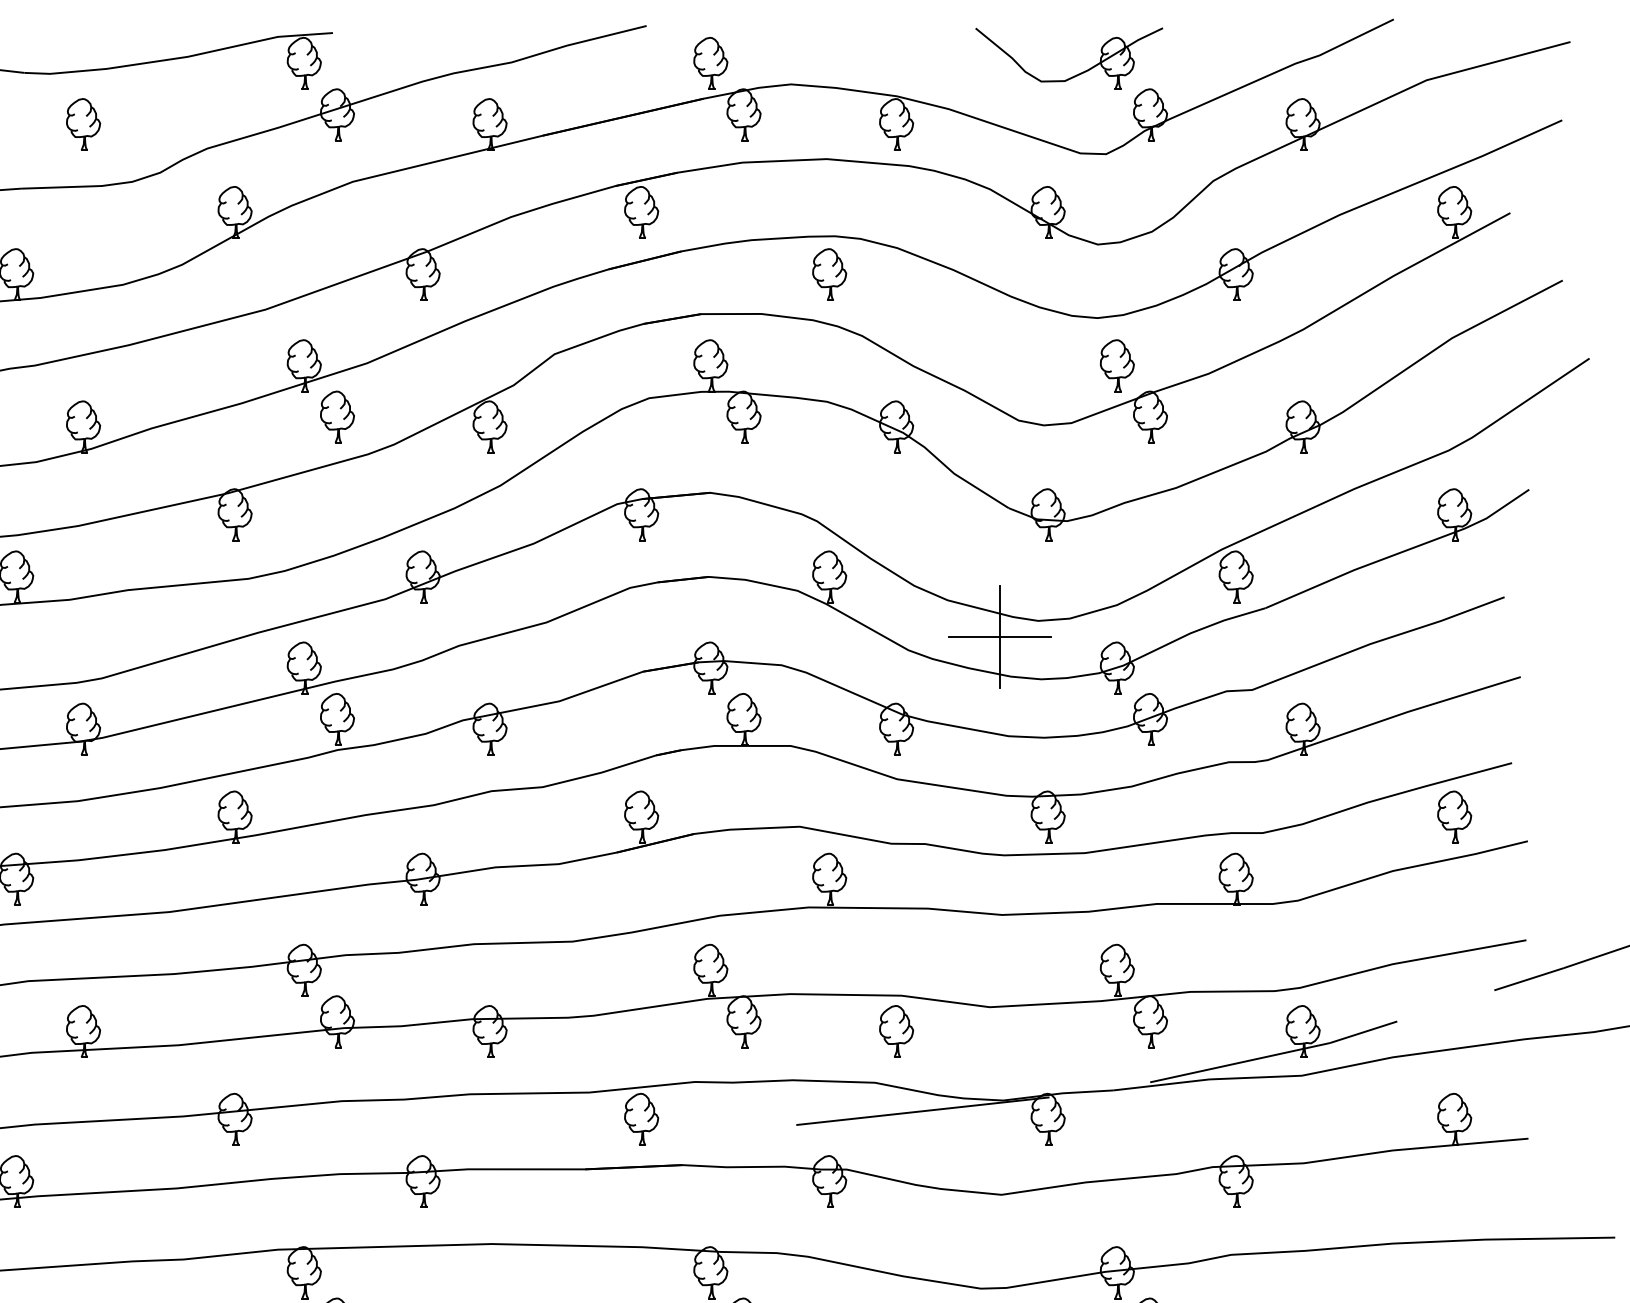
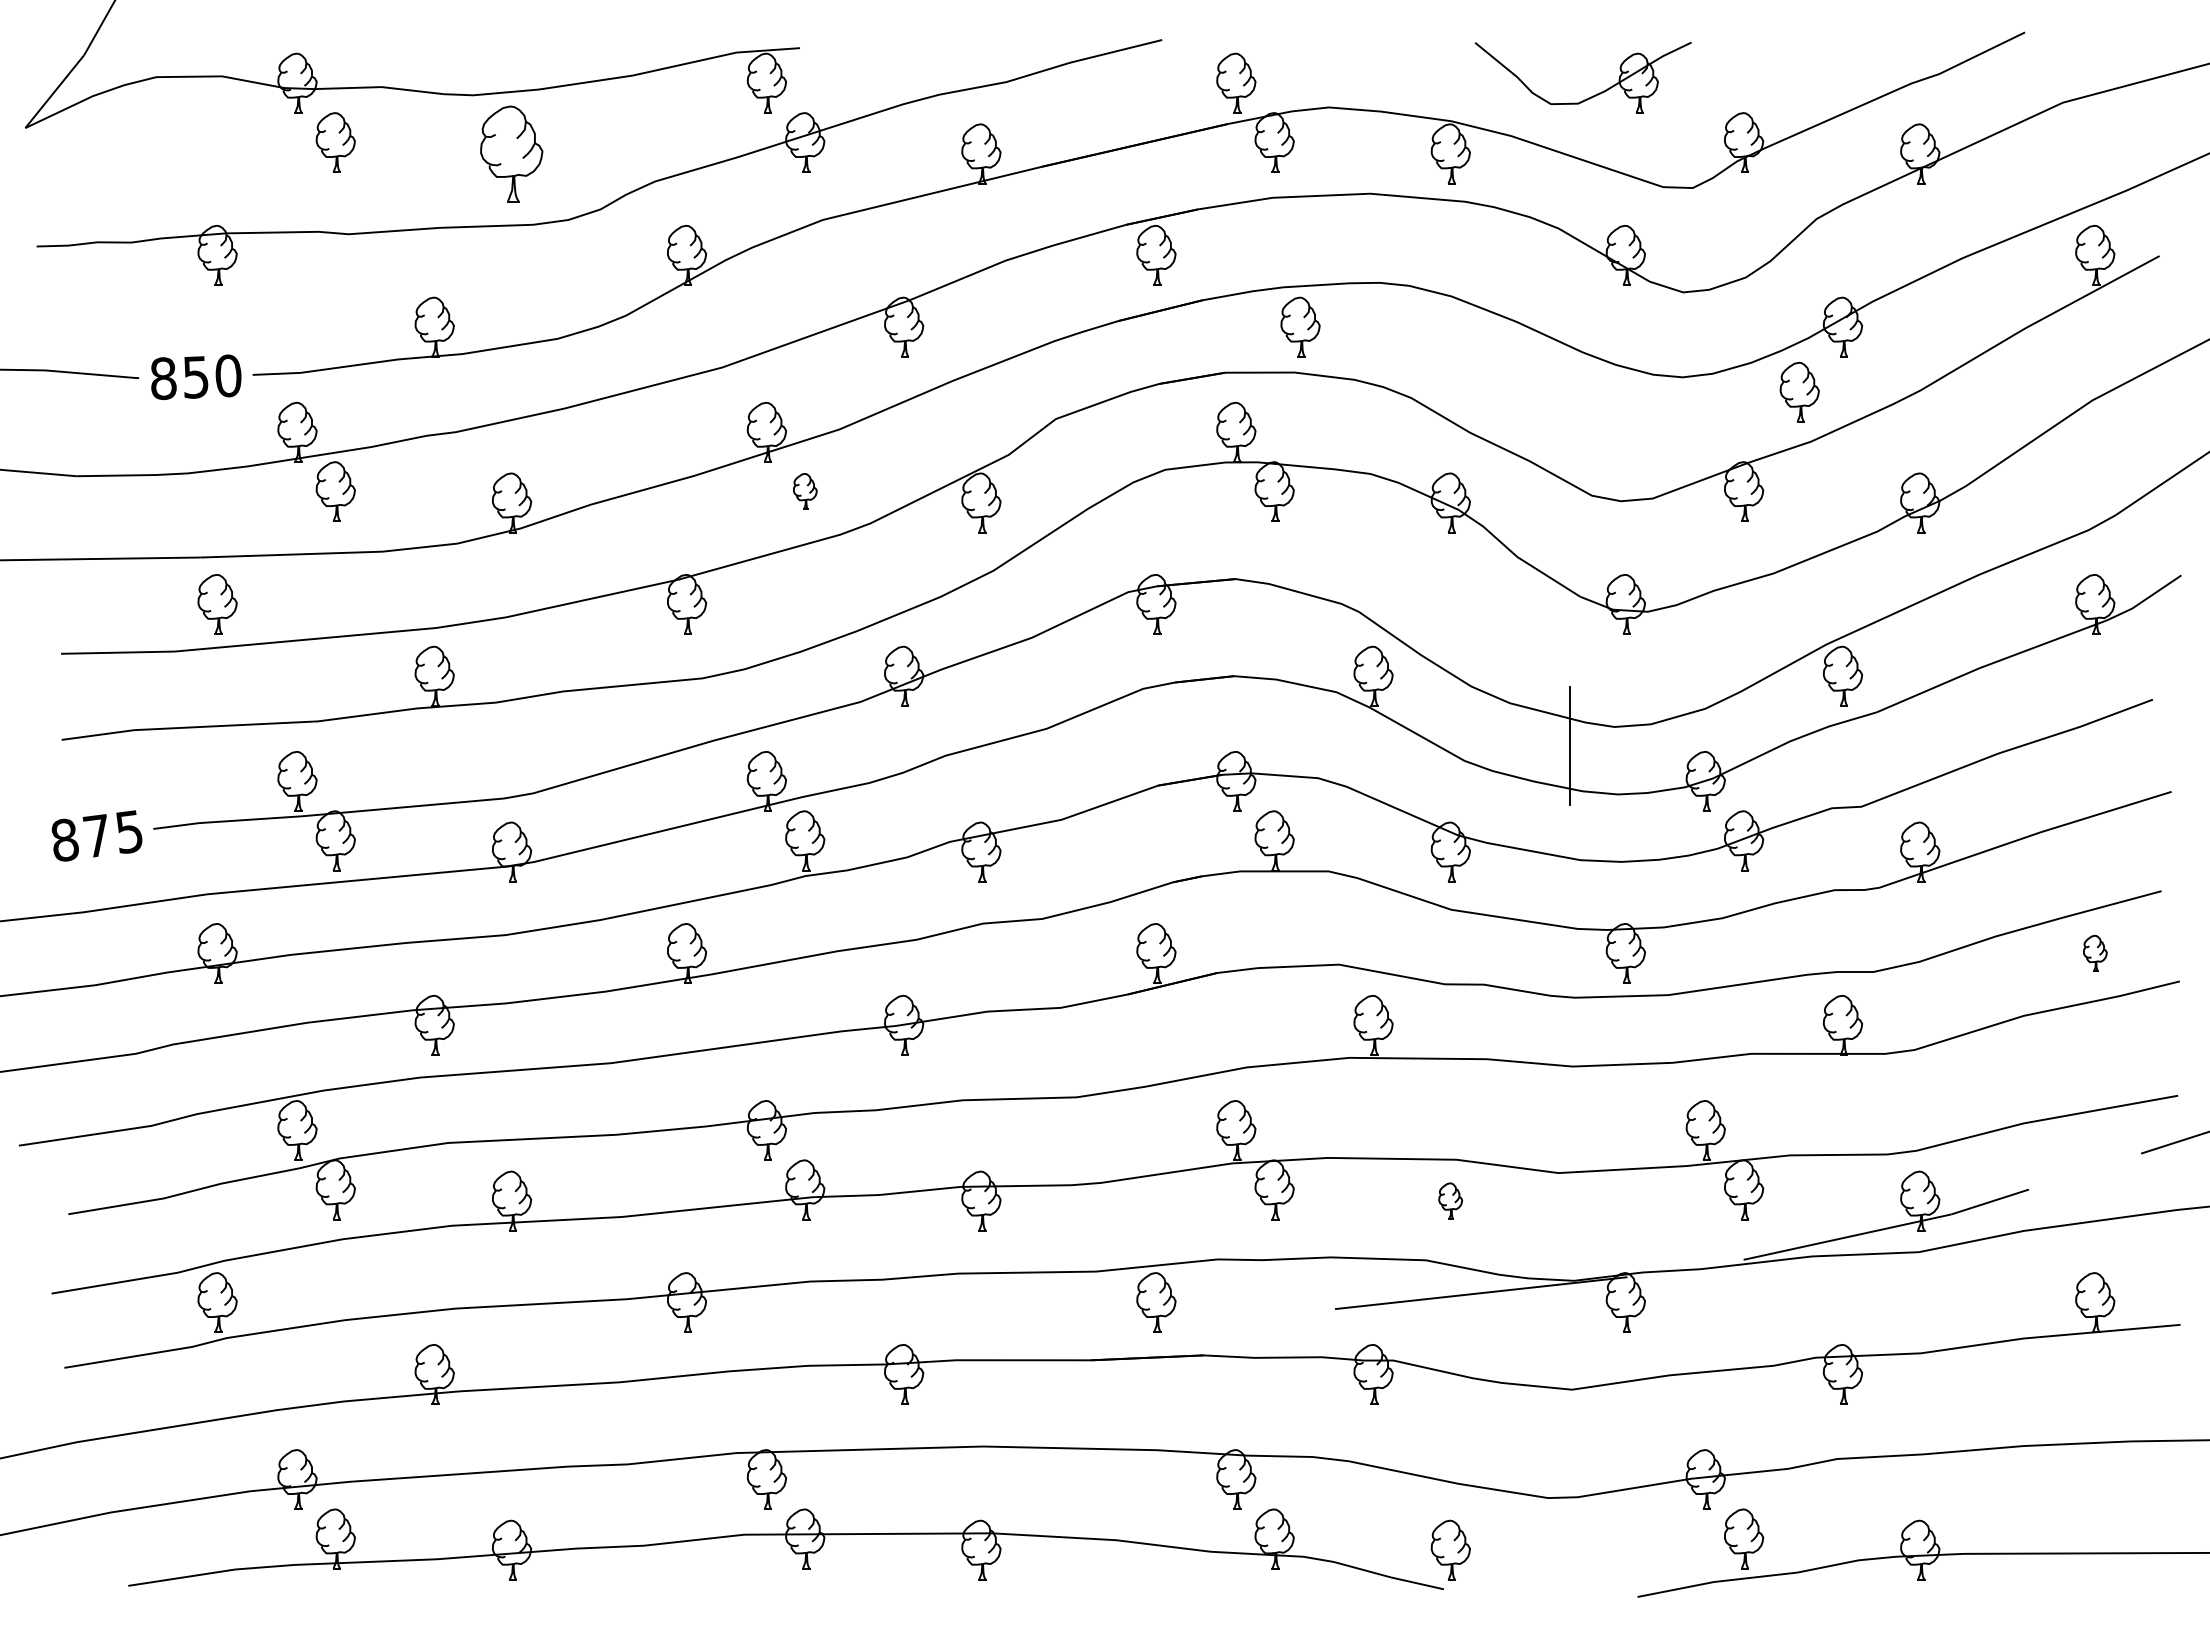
part: (1075, 74) -> (1590, 96), moved
part: (83, 124) -> (512, 153), size x1.6
part: (829, 274) -> (1300, 326), moved
part: (1117, 365) -> (1799, 392), moved
part: (337, 416) -> (805, 491), size x0.6
line: (999, 636) -> (1569, 745), removed
part: (1454, 817) -> (2095, 953), size x0.6
part: (896, 1030) -> (1450, 1200), size x0.6

